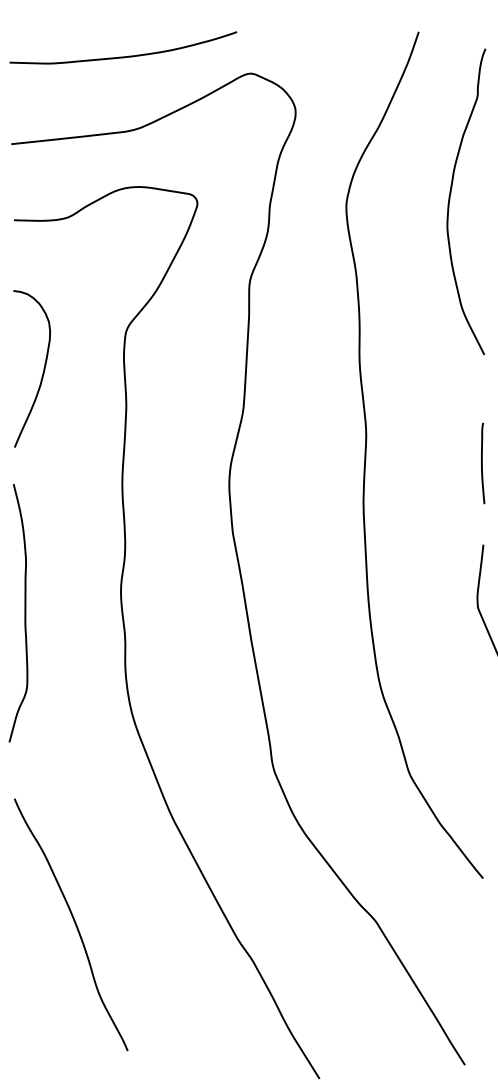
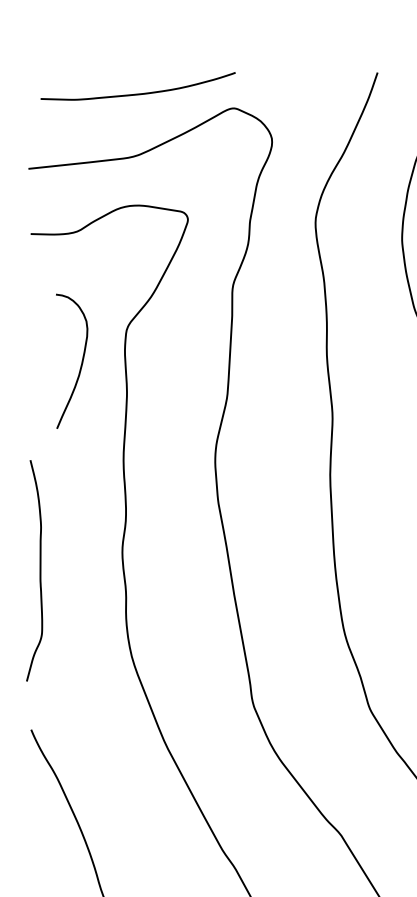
curve: (123, 56) -> (138, 93), moved
curve: (42, 372) -> (80, 364), moved

